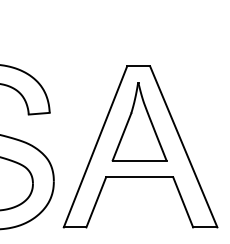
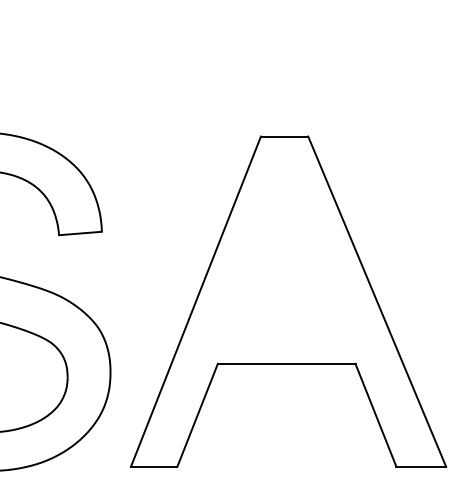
part: (139, 121) -> (286, 249), removed

